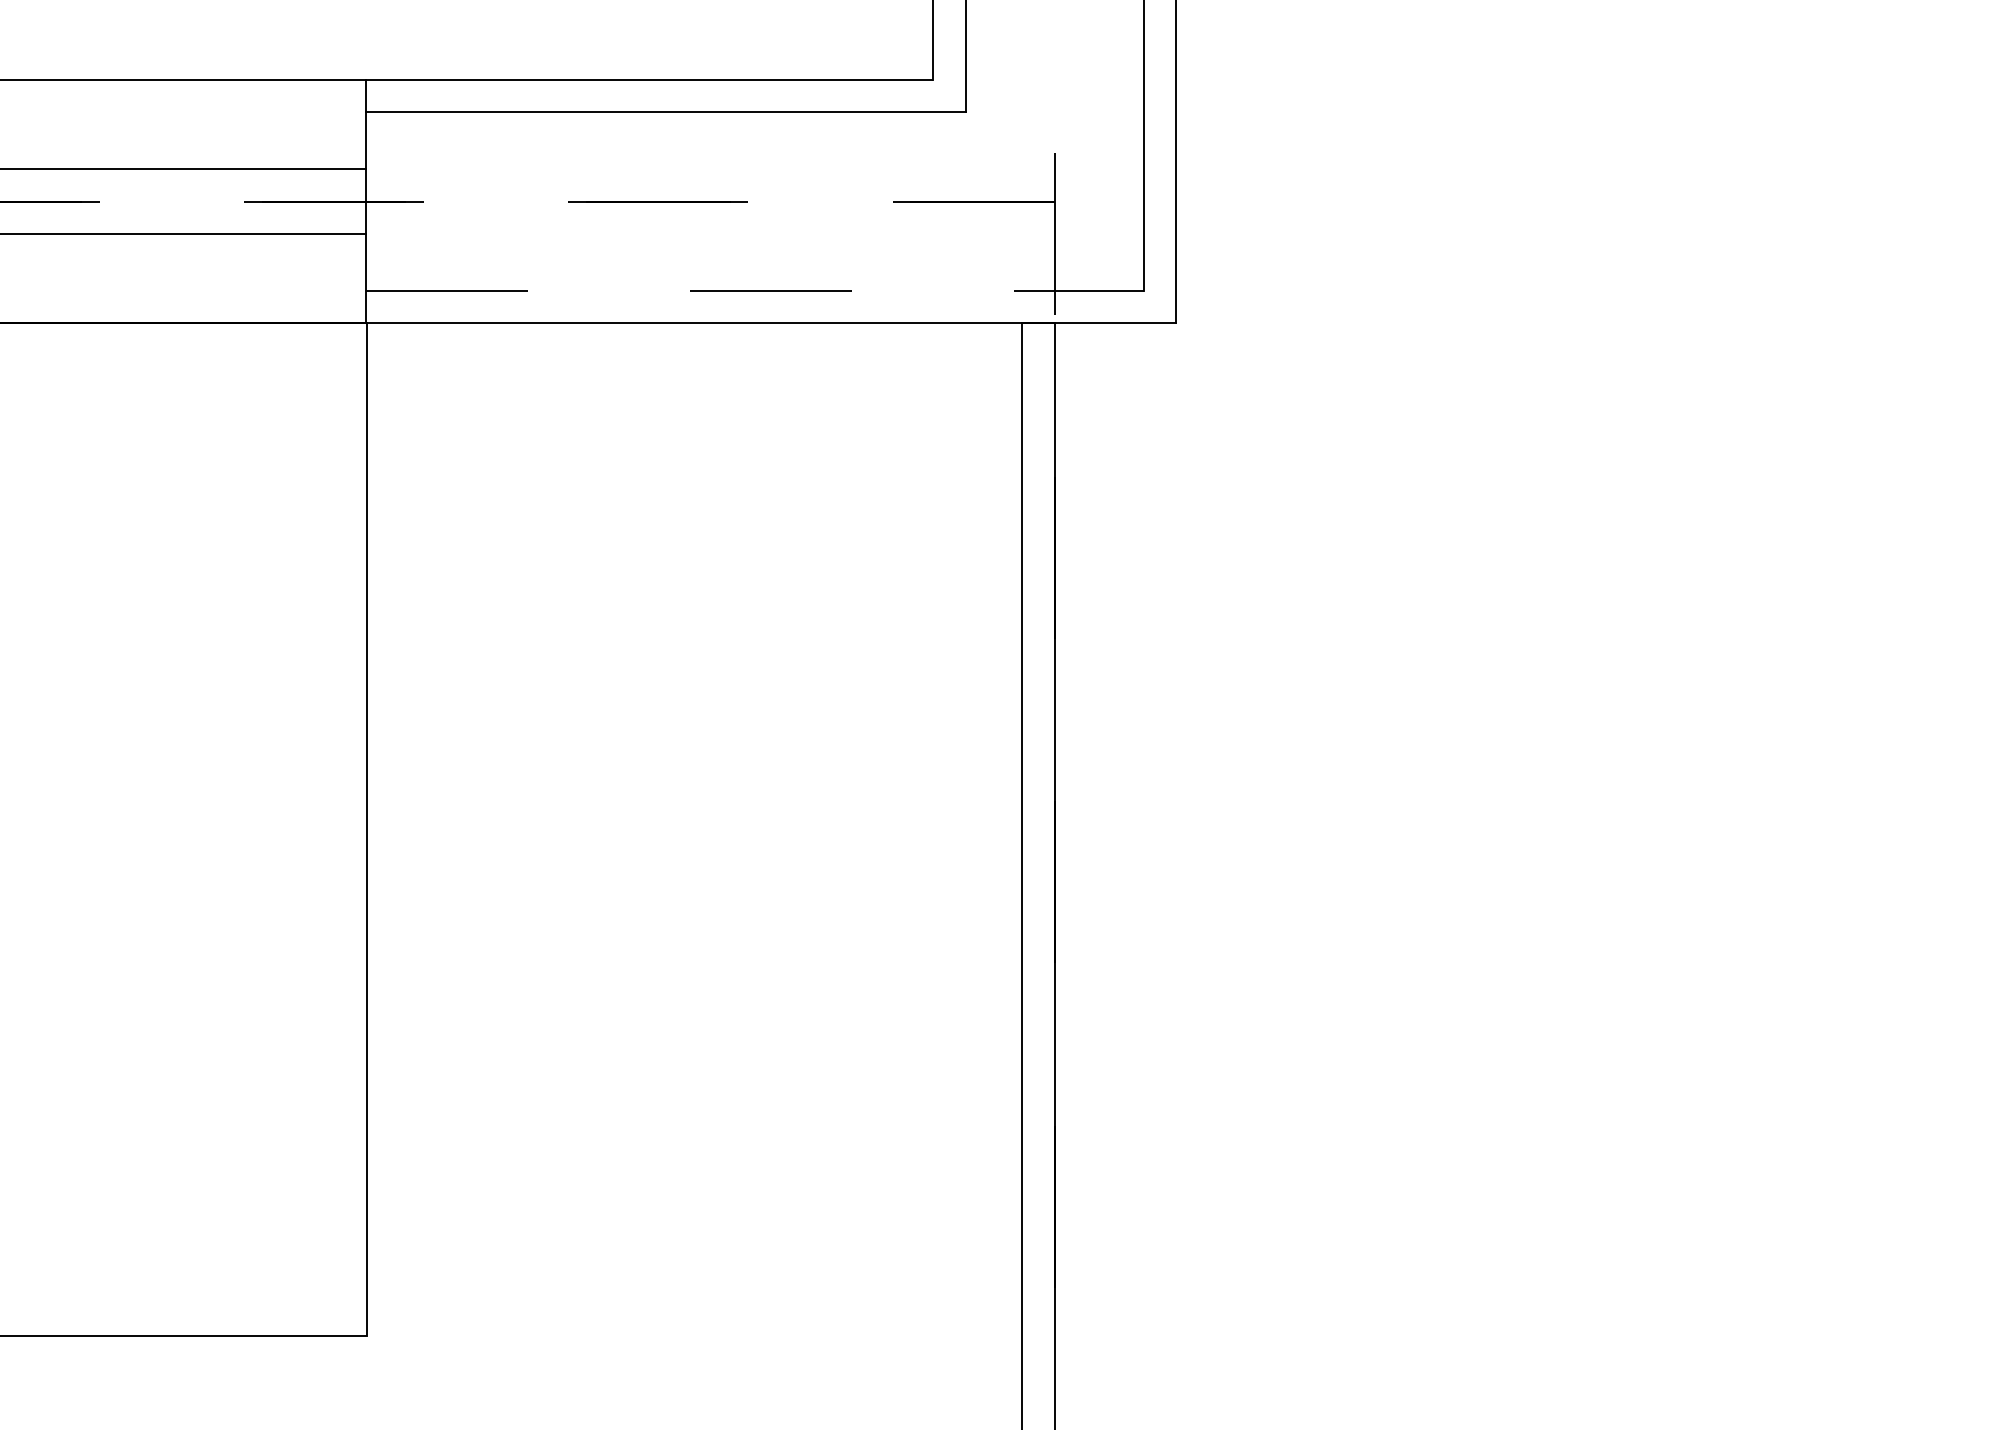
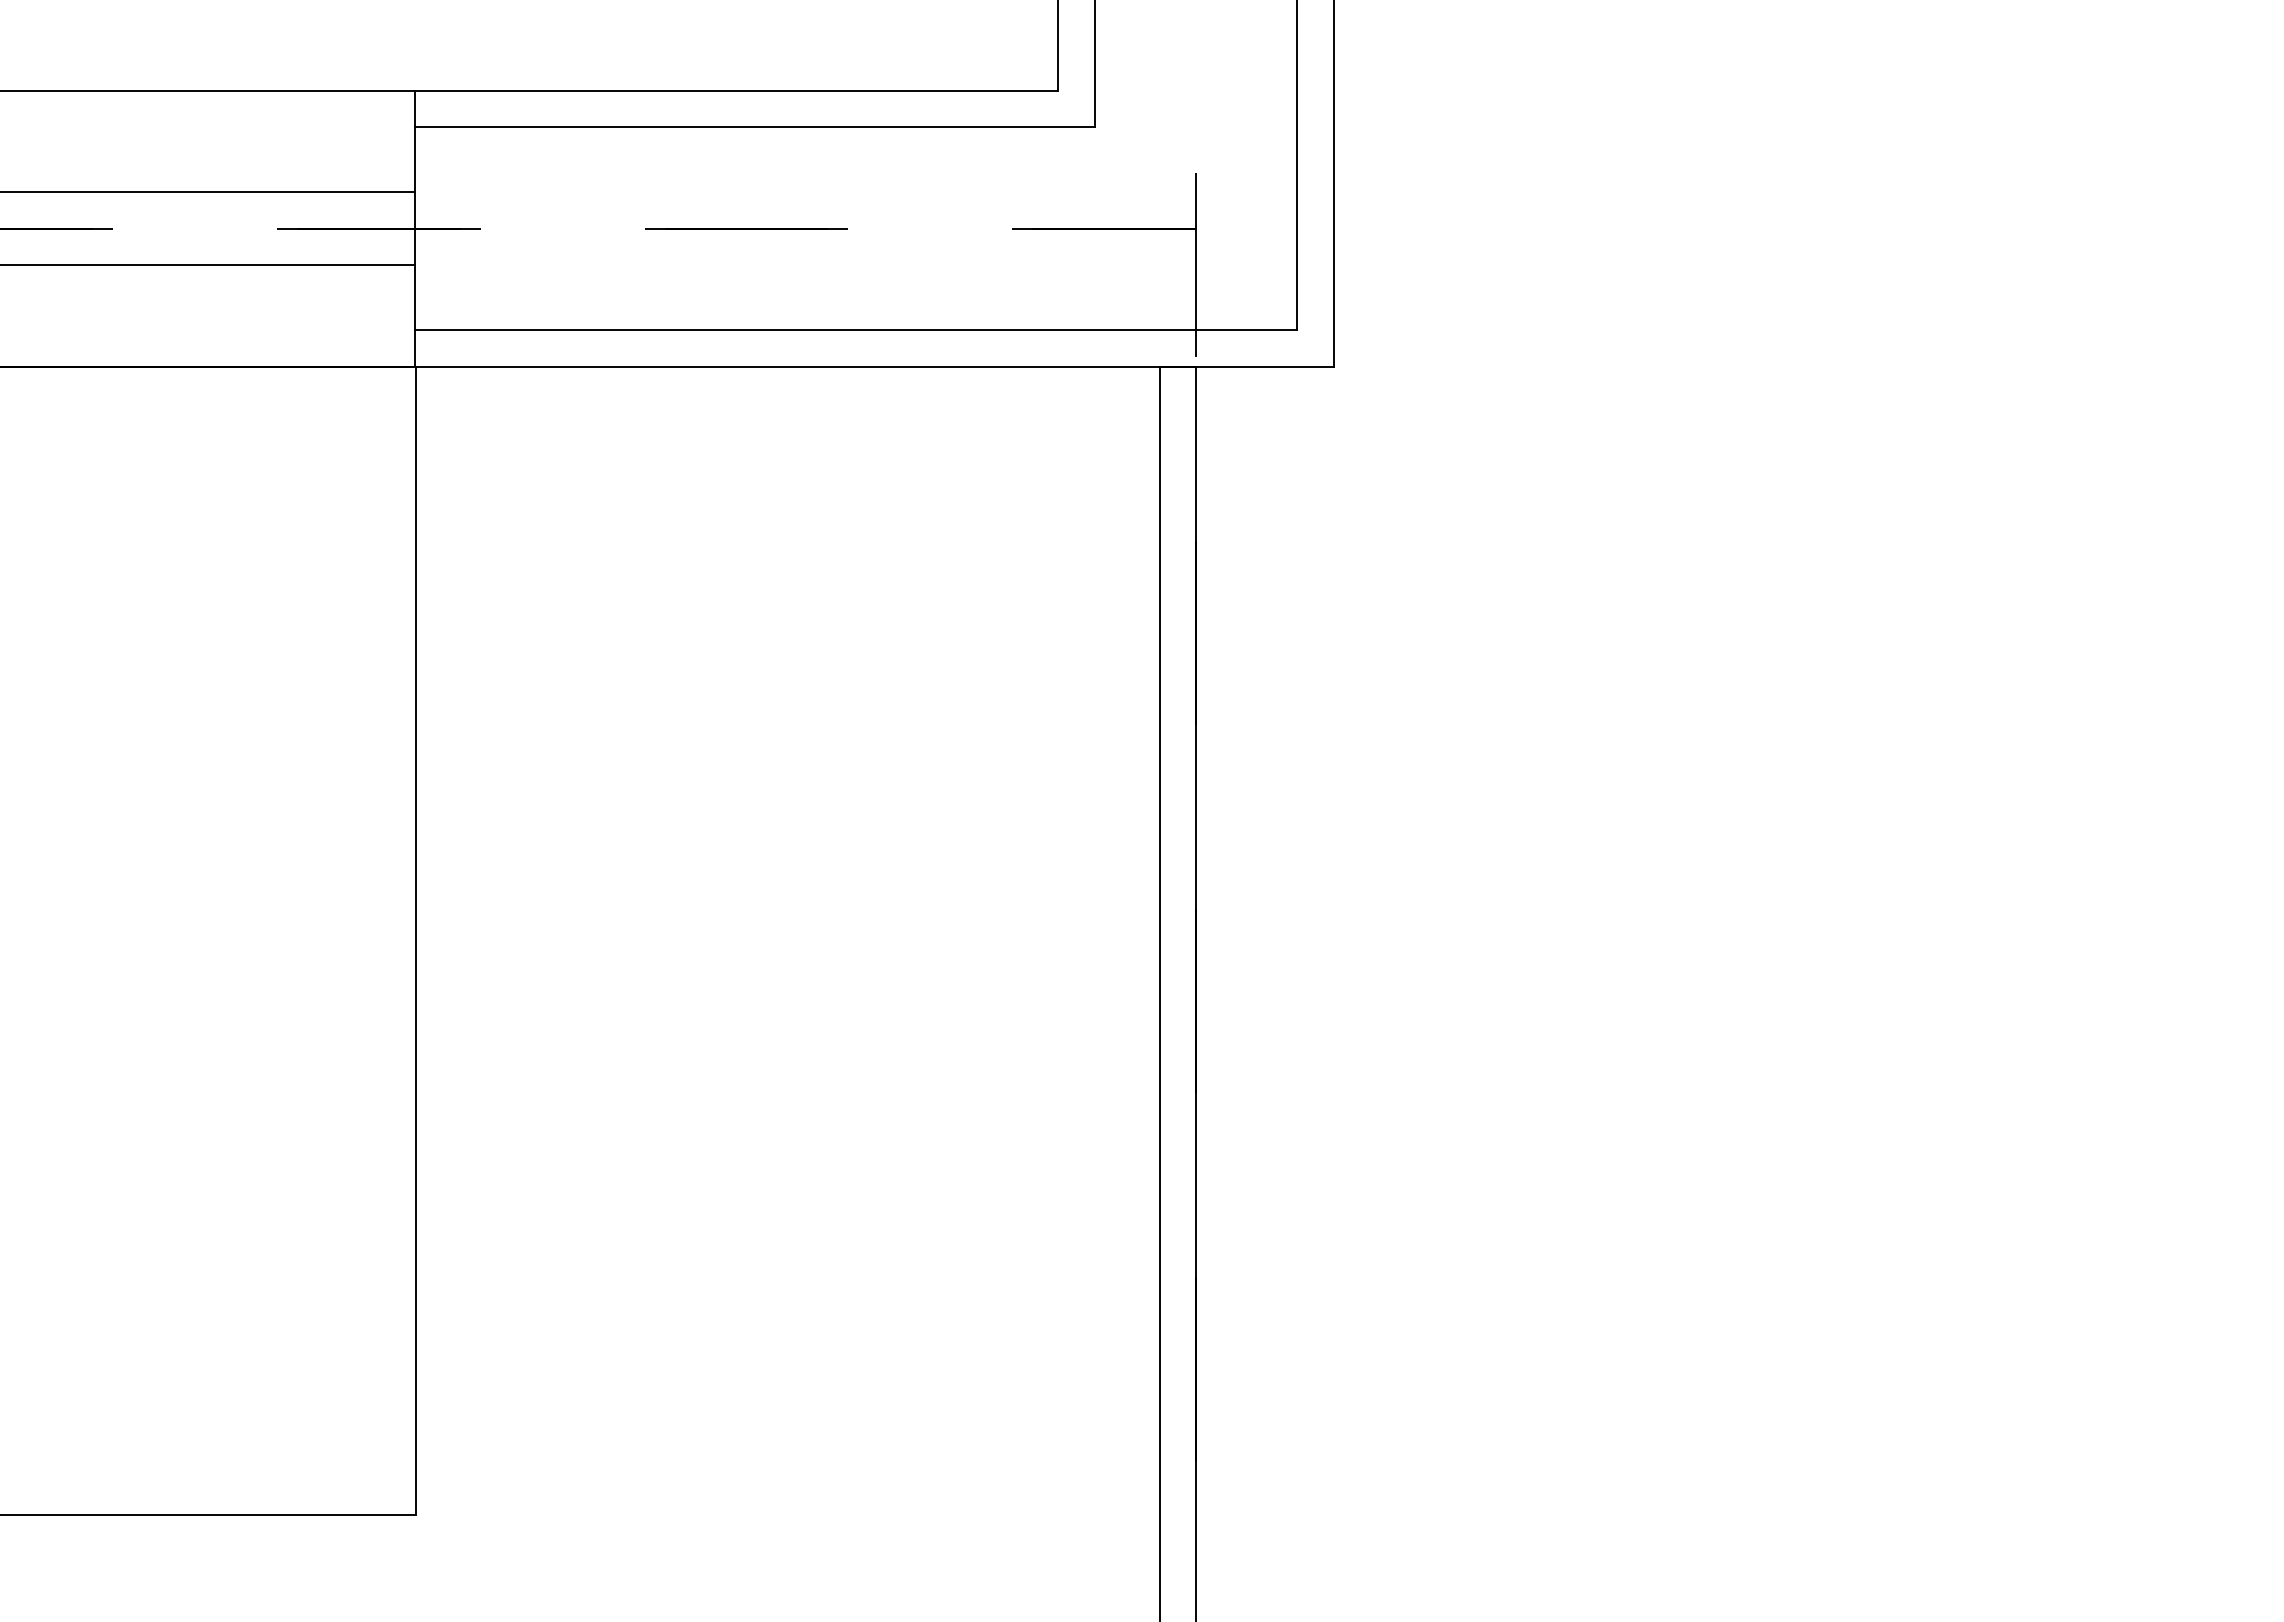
line: (755, 290) -> (856, 329), dashed -> solid

